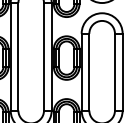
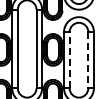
line: (89, 71) -> (69, 59), solid -> dashed
line: (115, 72) -> (88, 60), solid -> dashed

